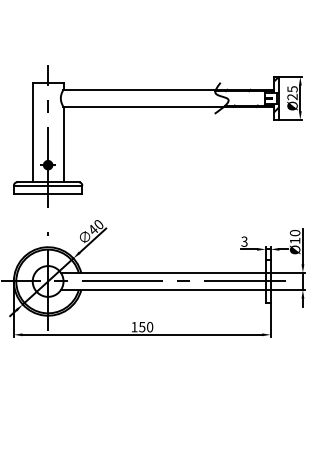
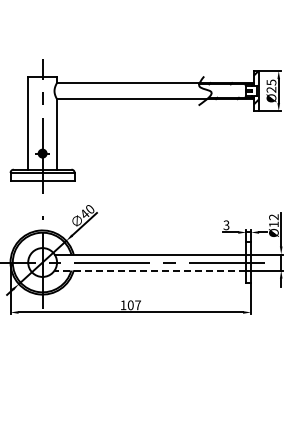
text: (294, 233) -> (273, 217), Ø10 -> Ø12
line: (163, 289) -> (150, 270), solid -> dashed
text: (146, 327) -> (134, 305), 150 -> 107

